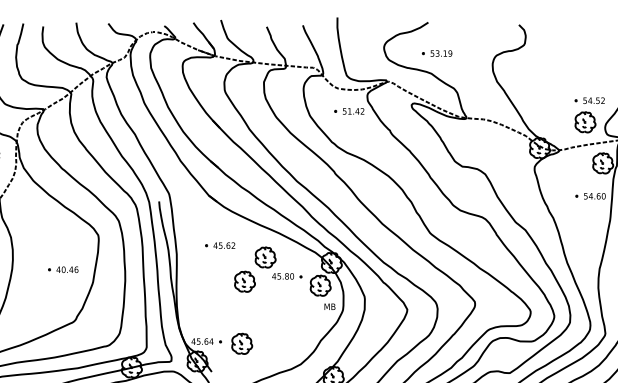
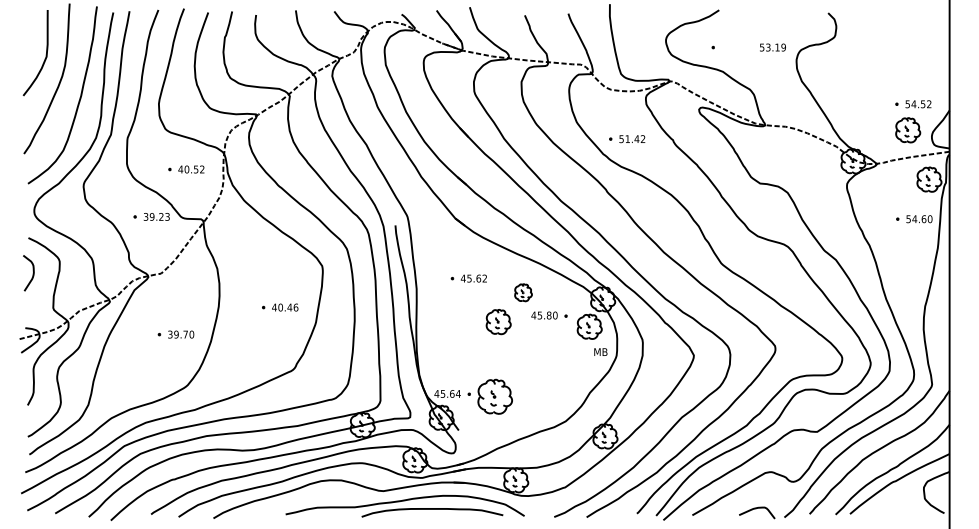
text: (441, 53) -> (772, 47), moved
part: (349, 111) -> (627, 139), moved
part: (265, 257) -> (523, 292), size x0.7
part: (242, 343) -> (495, 396), size x1.4

